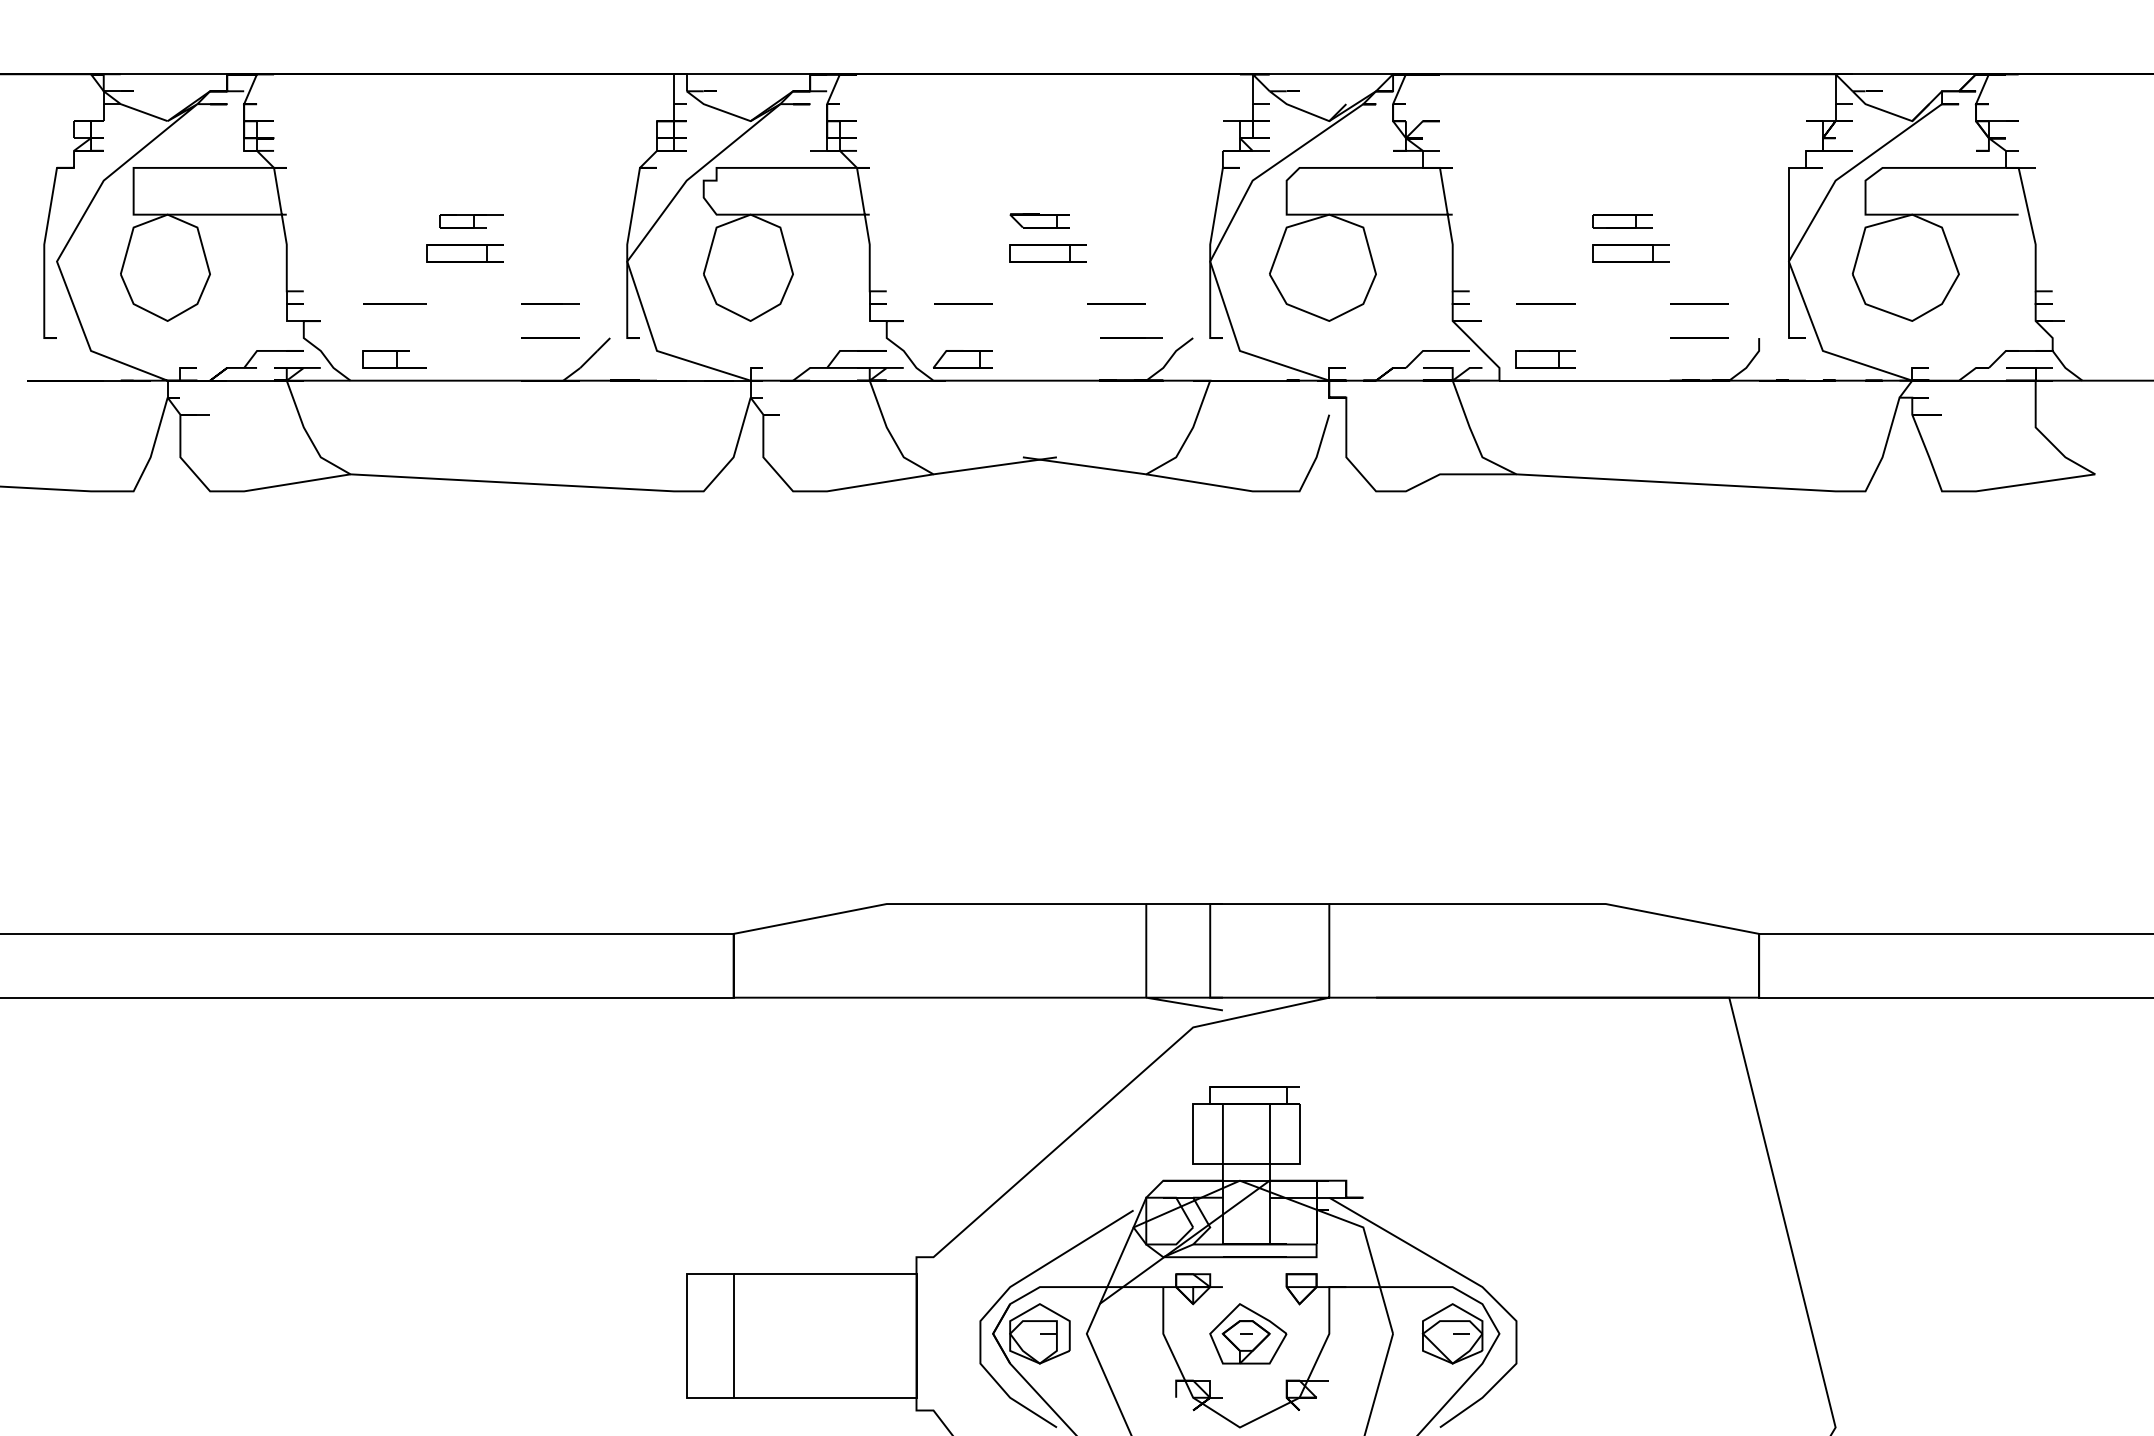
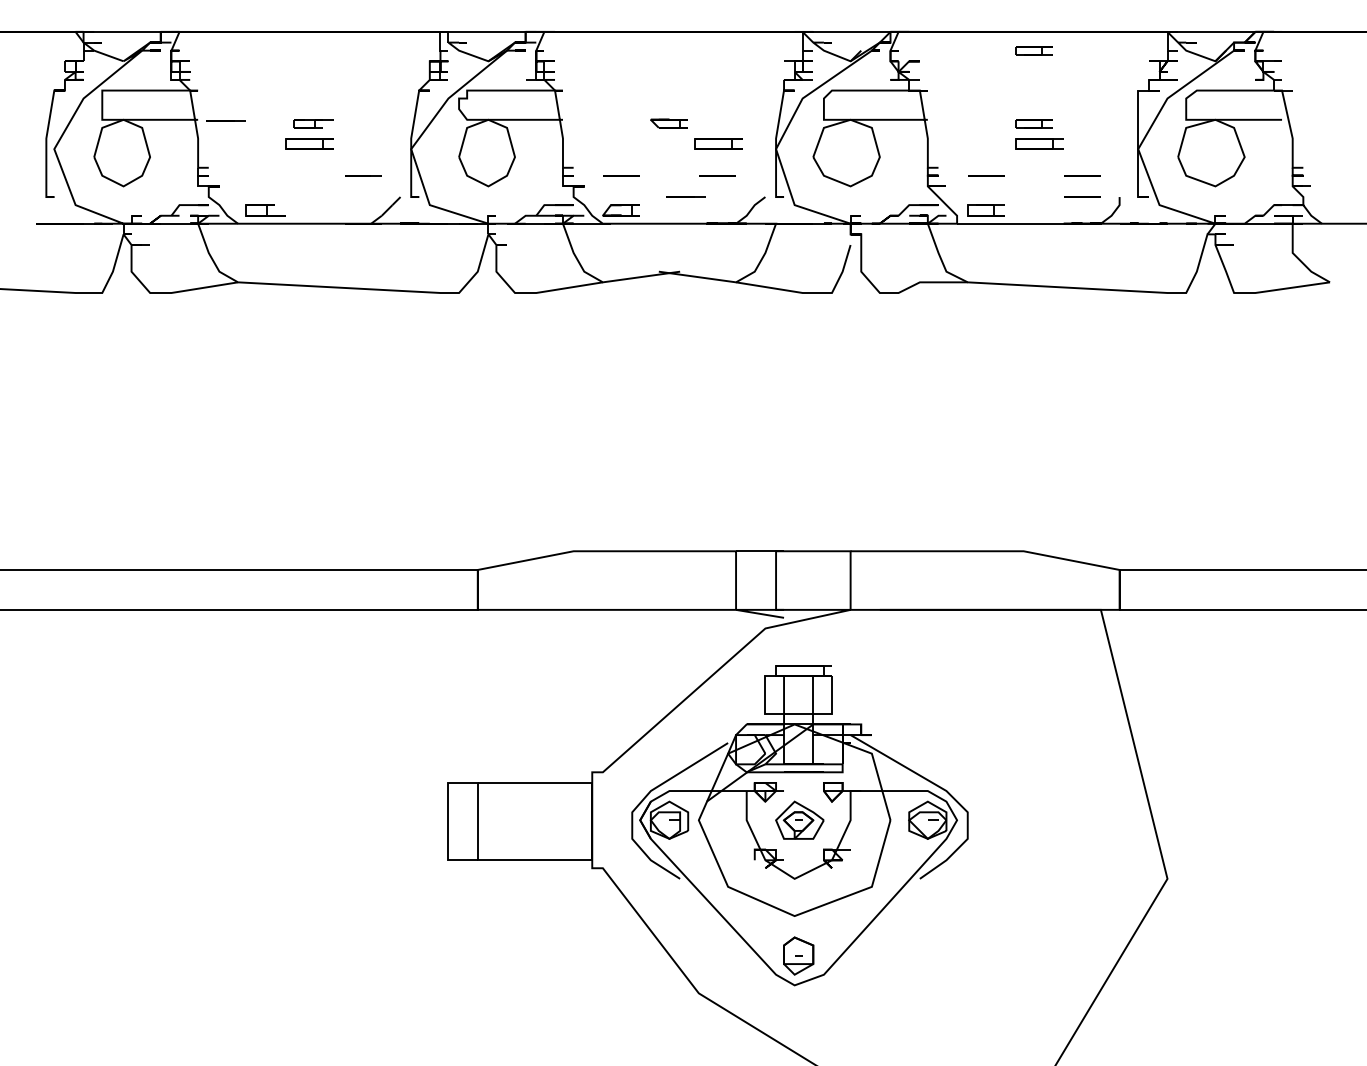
part: (1621, 103) -> (1033, 50), added
part: (1047, 252) -> (718, 143), moved
line: (394, 303) -> (225, 120), moved
line: (551, 337) -> (363, 196), removed
line: (1131, 337) -> (685, 196), moved

